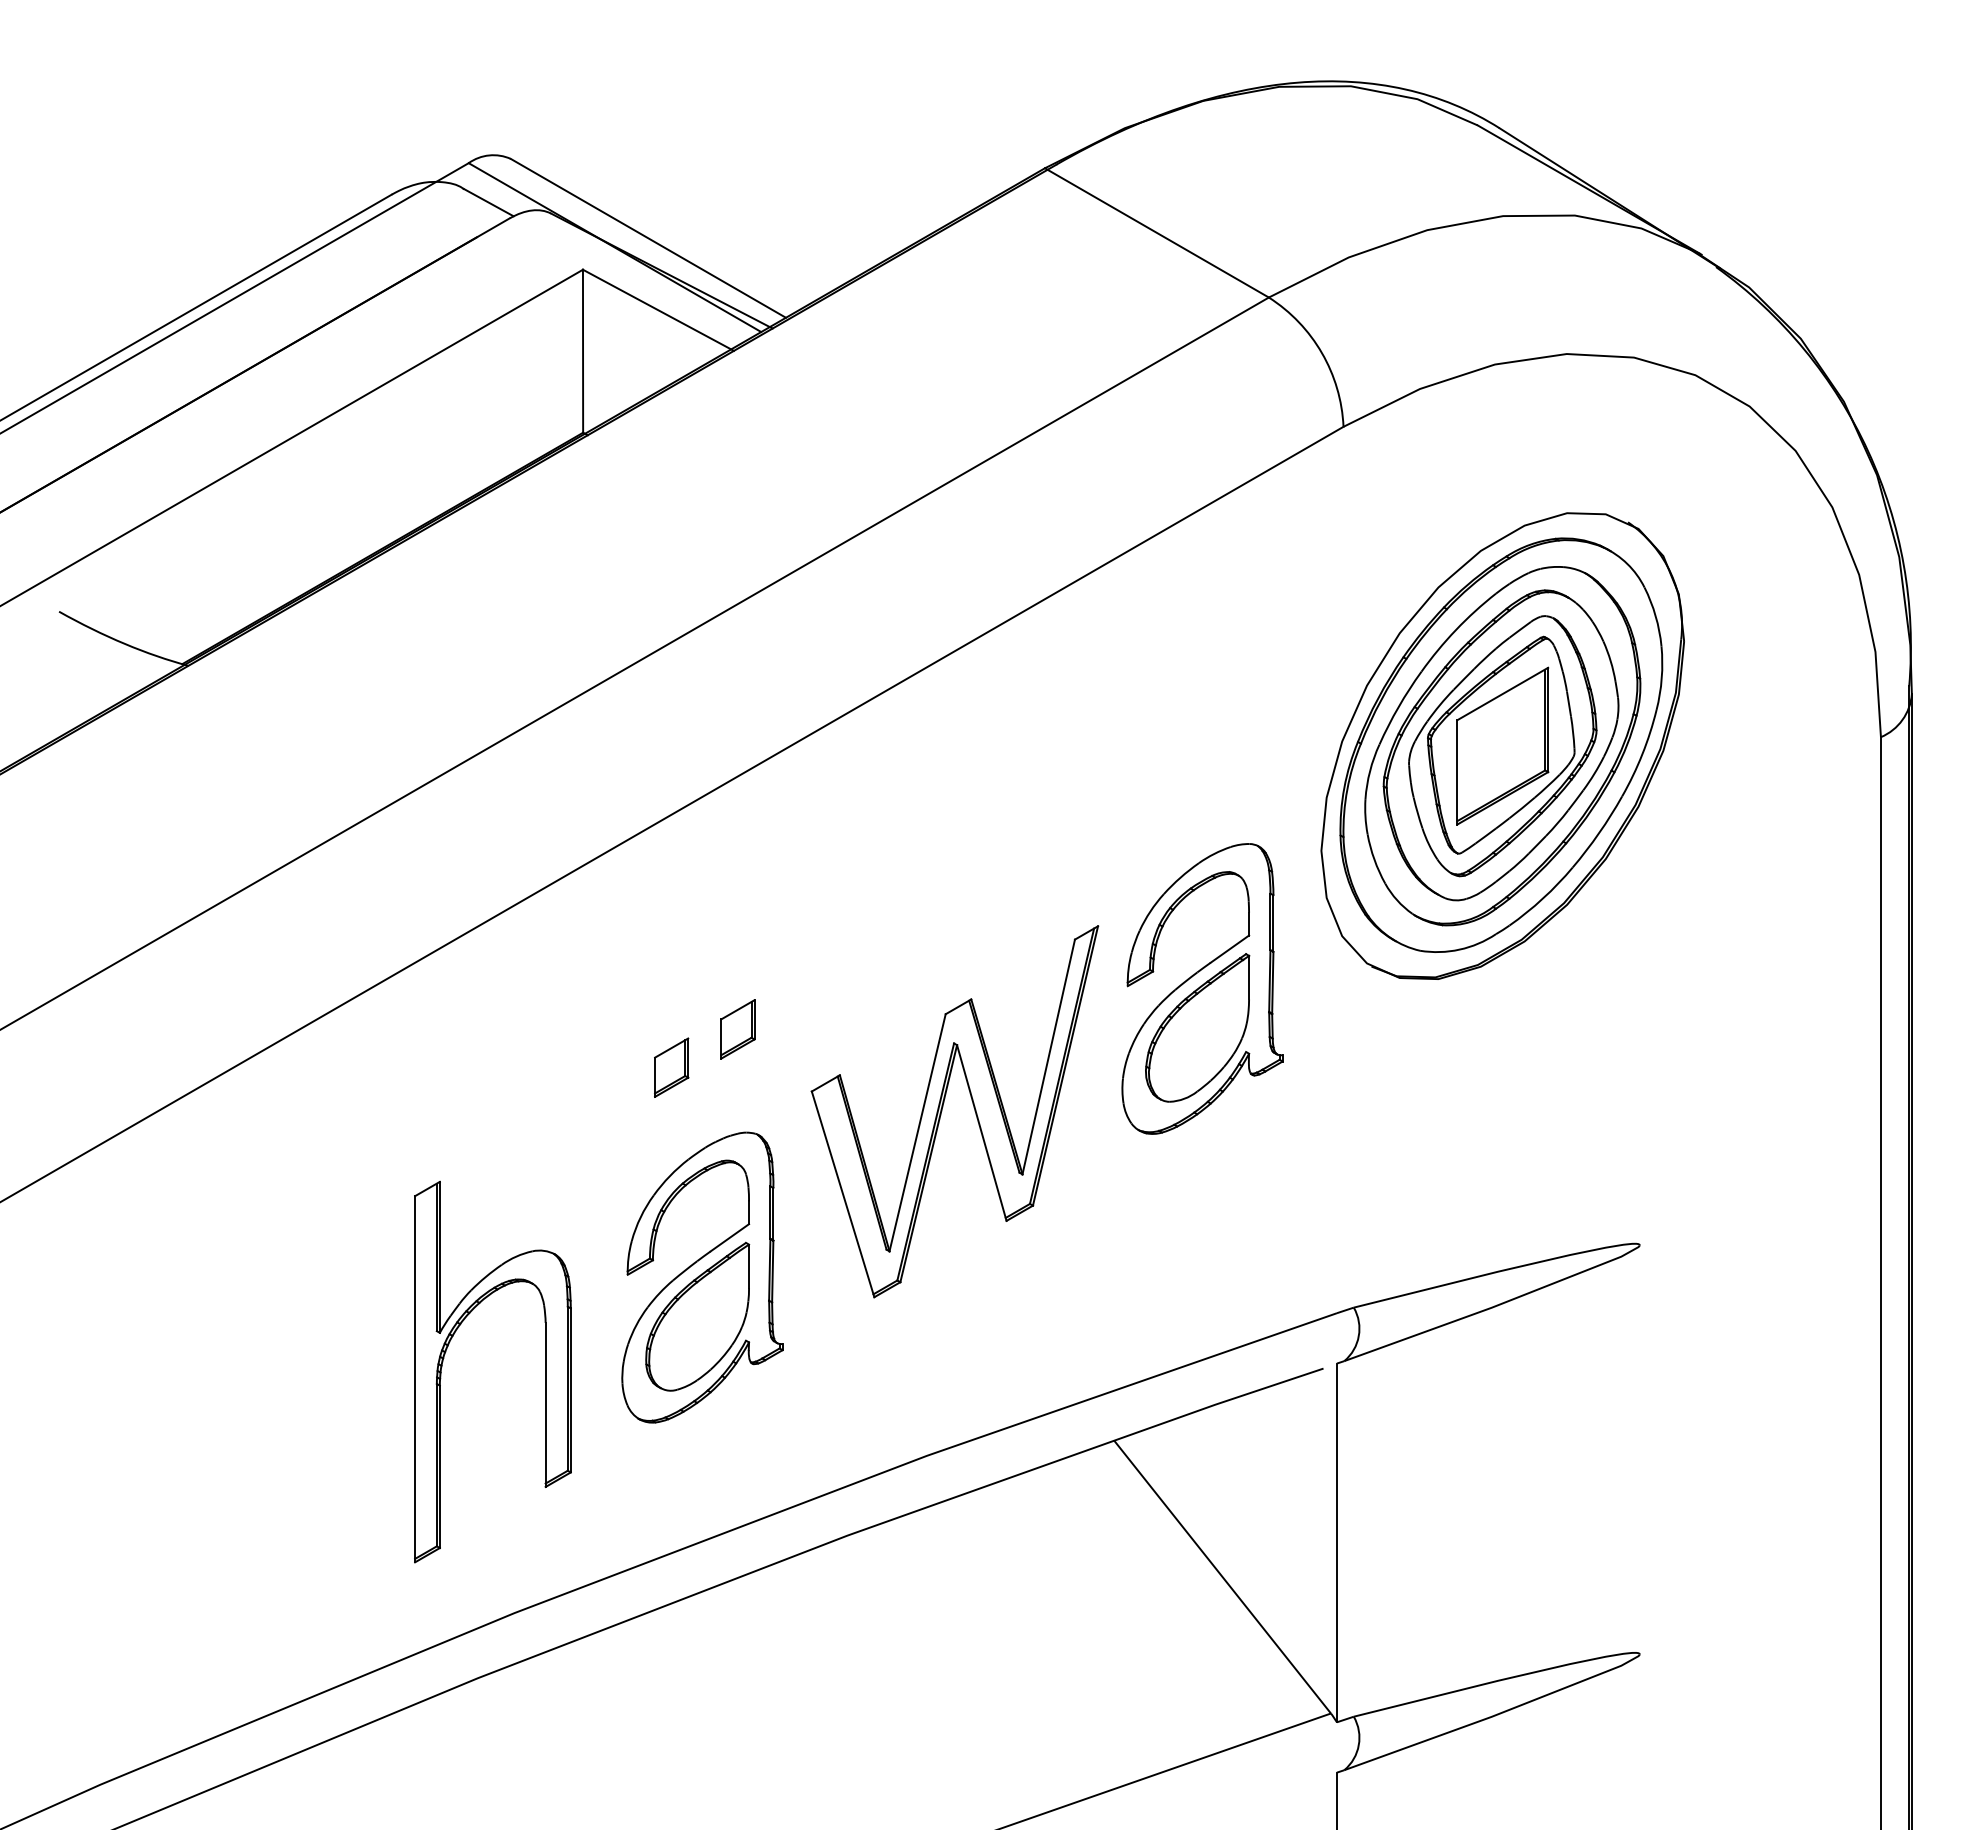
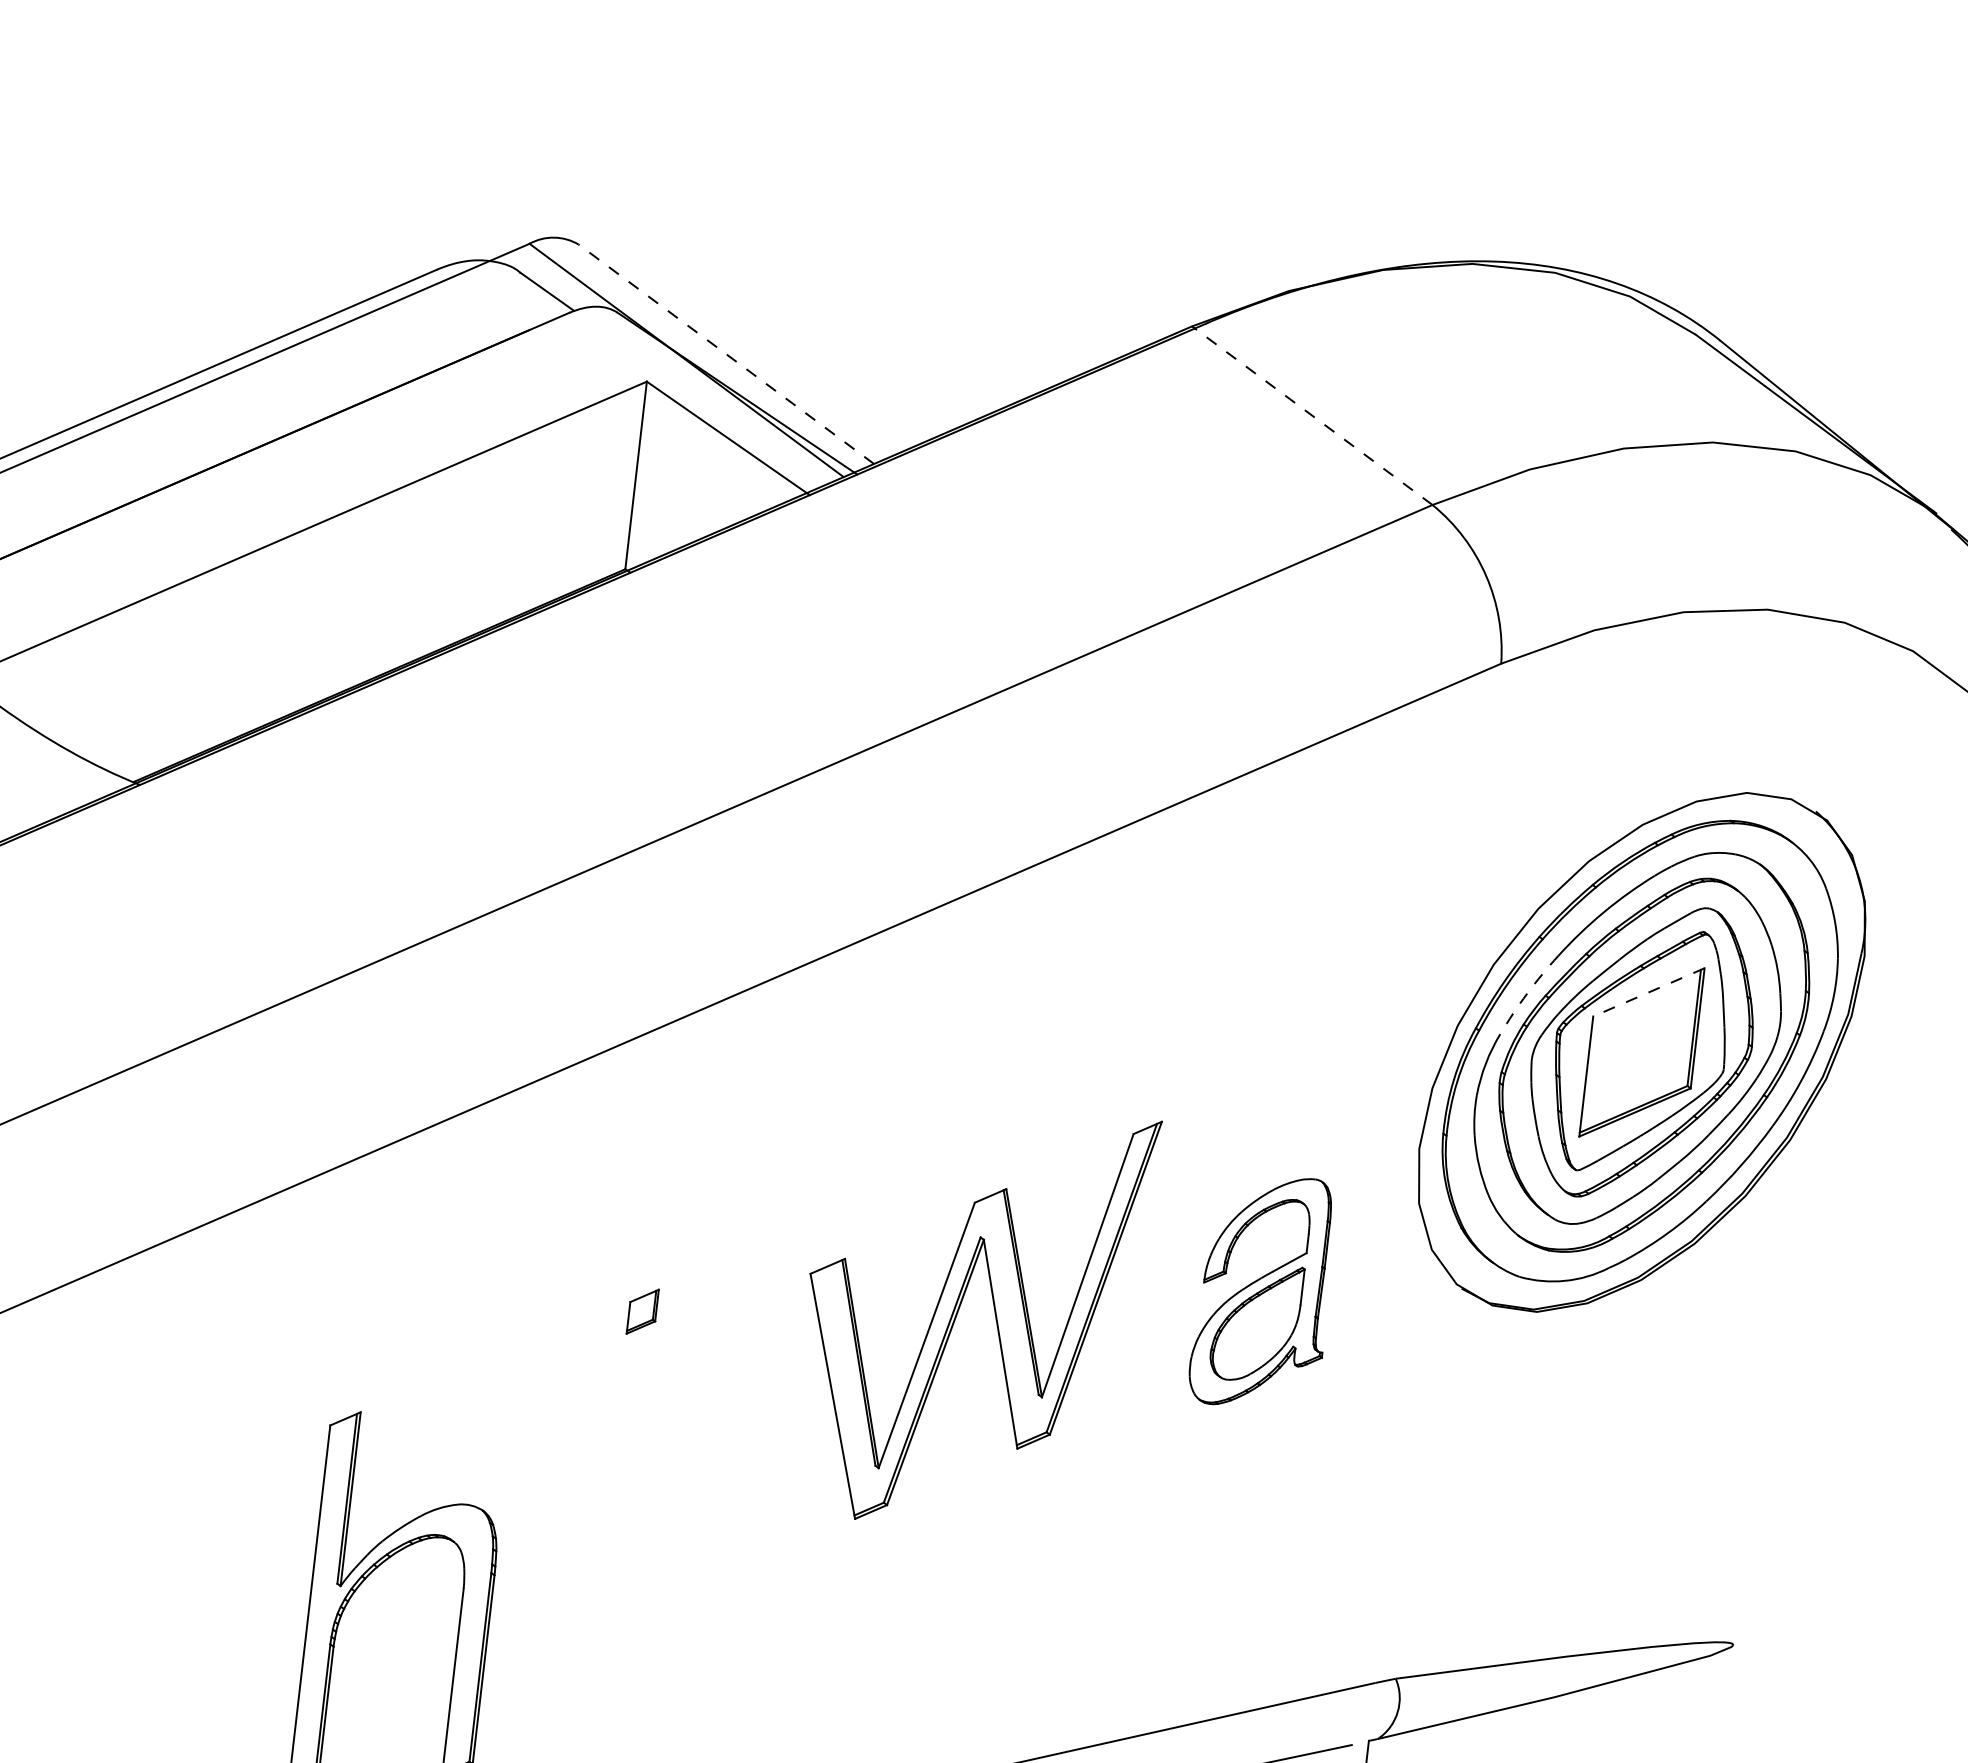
line: (1156, 232) -> (1311, 415), solid -> dashed
line: (648, 238) -> (726, 354), solid -> dashed
line: (1502, 694) -> (1648, 992), solid -> dashed
arc: (1398, 707) -> (1527, 994), solid -> dashed
part: (1202, 988) -> (1264, 1291), size x0.7
part: (737, 1029) -> (723, 1276), removed
part: (671, 1067) -> (642, 1311), size x0.7
part: (943, 1107) -> (959, 1309), moved
part: (702, 1277) -> (650, 1557), removed

